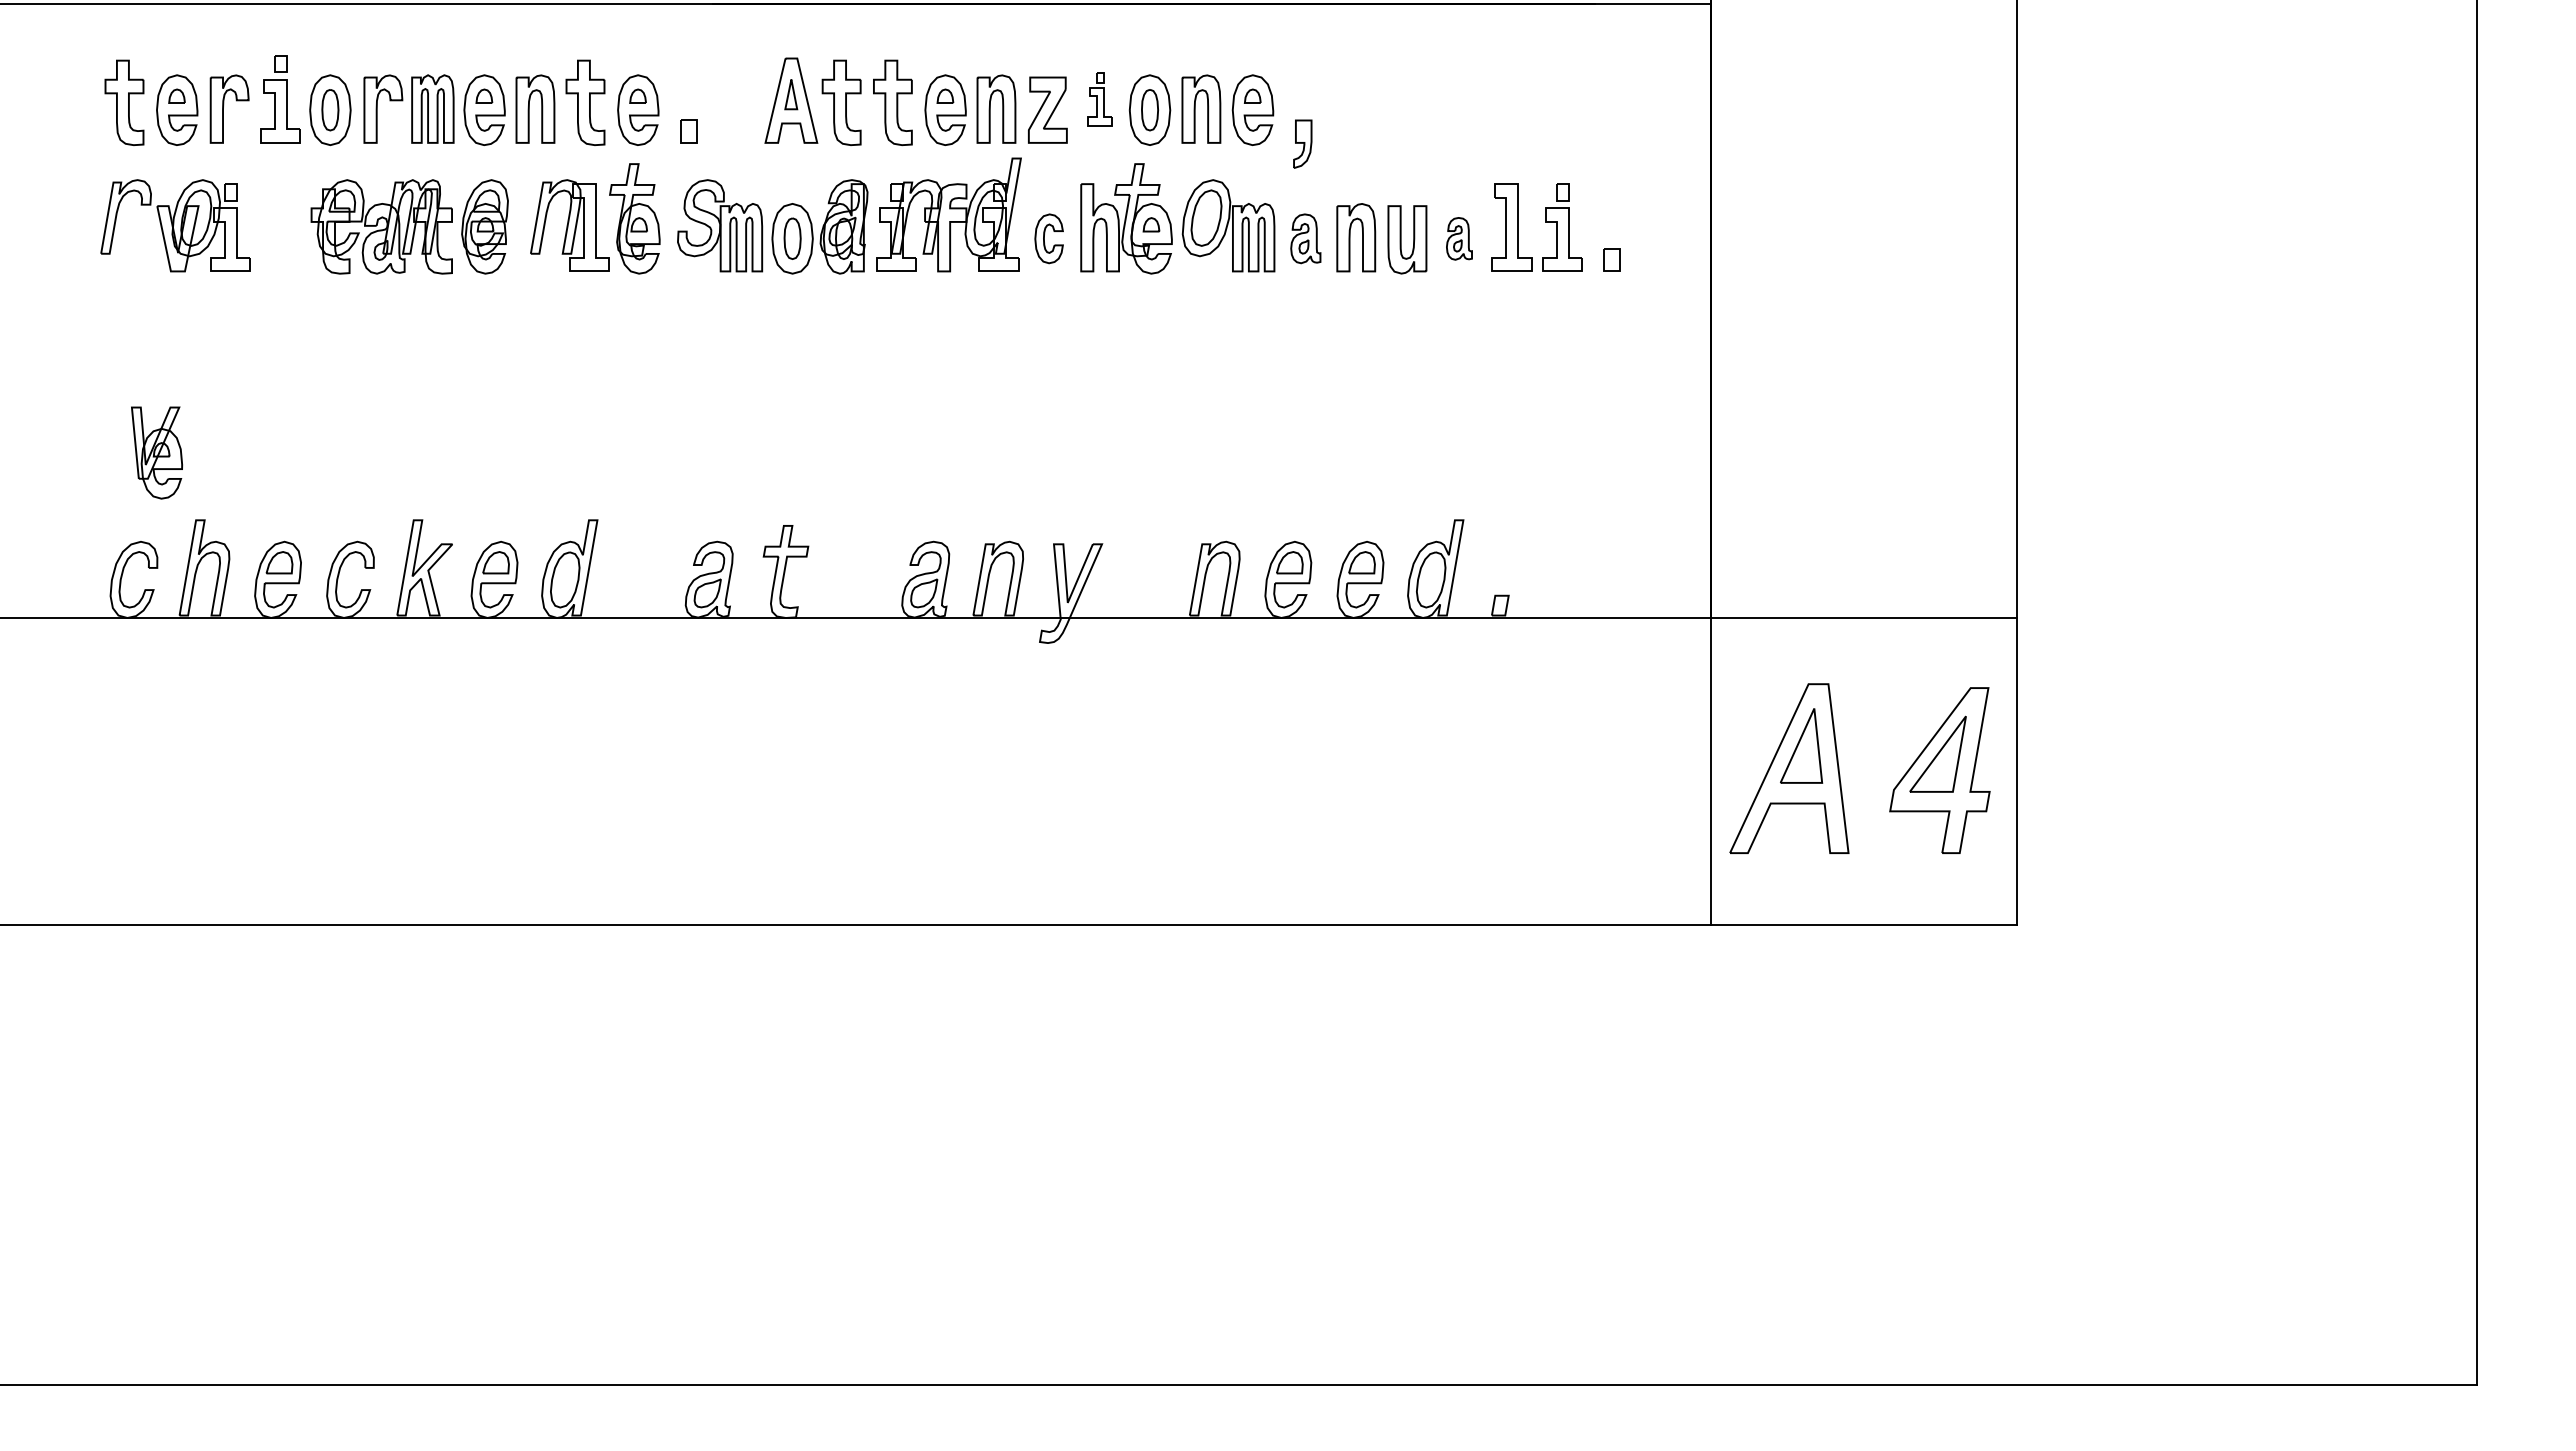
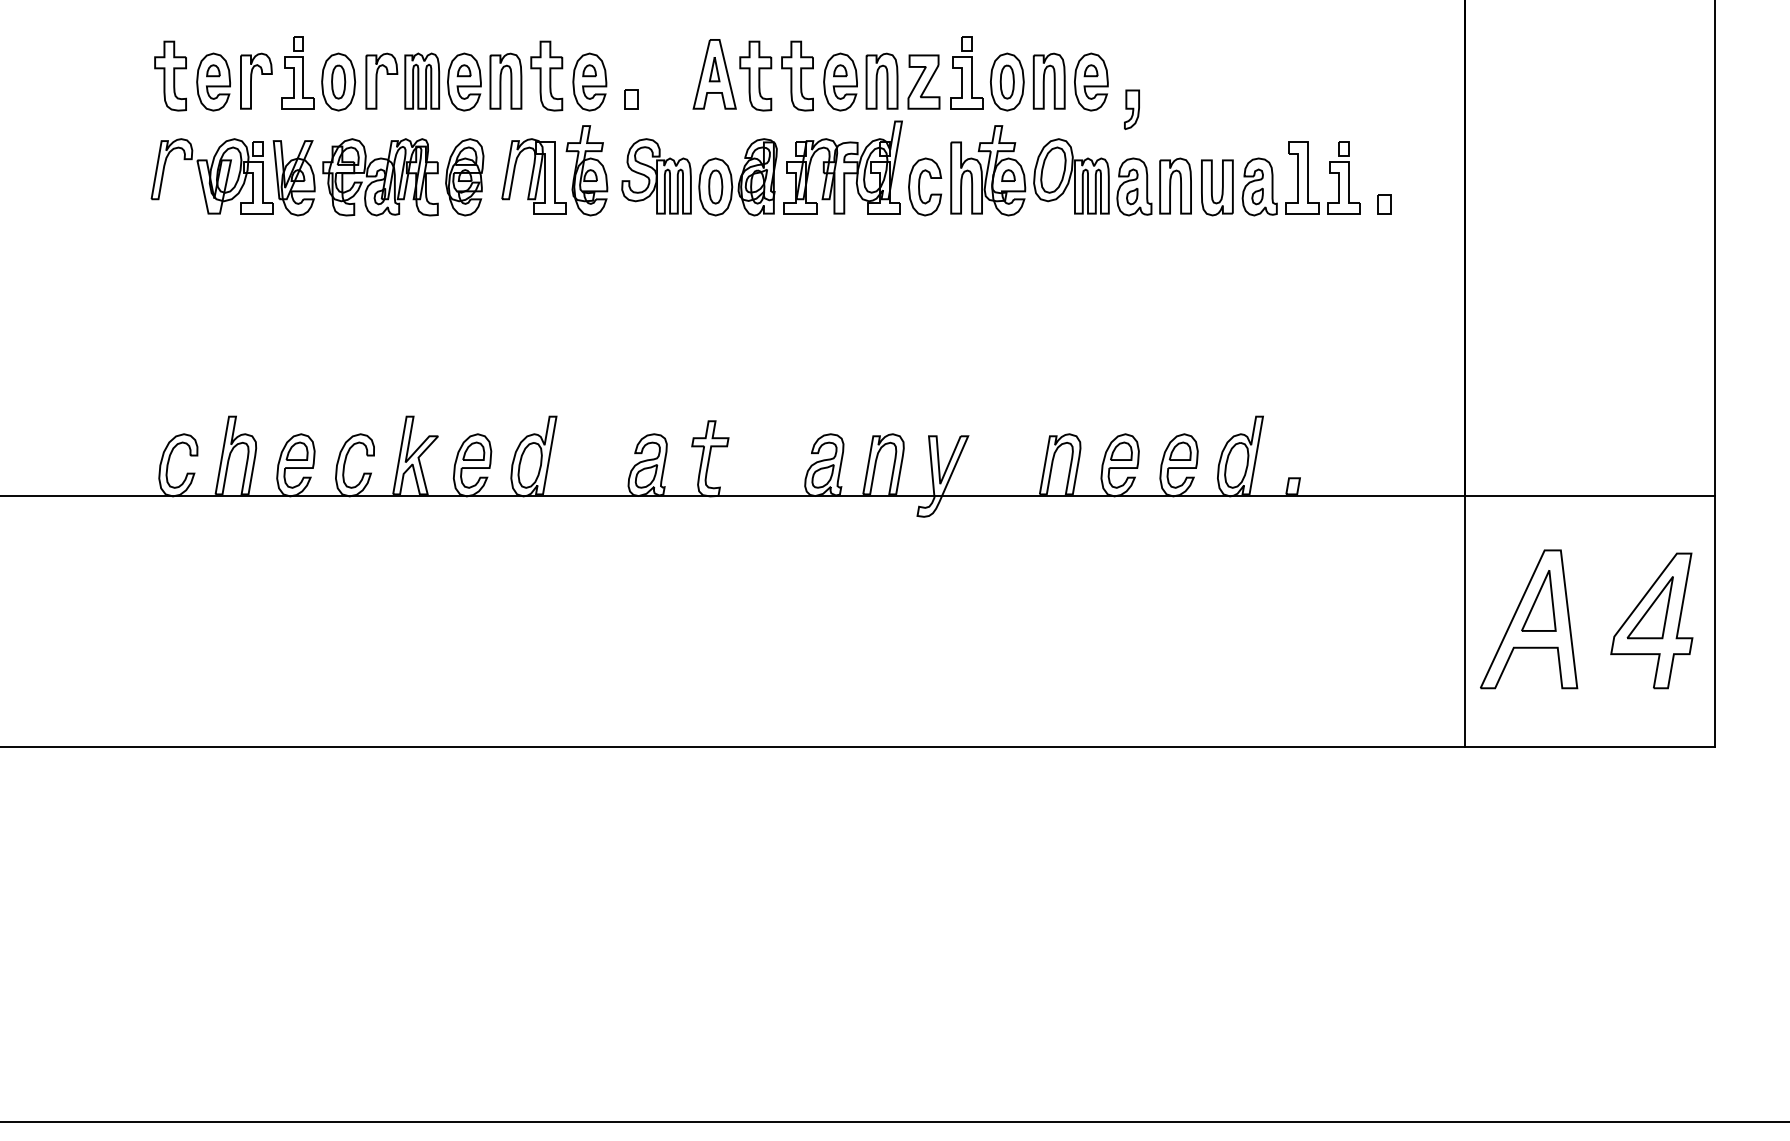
part: (1099, 99) -> (966, 73), size x1.67
part: (1048, 238) -> (924, 186), size x1.43
part: (1305, 238) -> (1134, 186), size x1.43
part: (1459, 238) -> (1259, 186), size x1.67
part: (156, 452) -> (293, 177), moved

